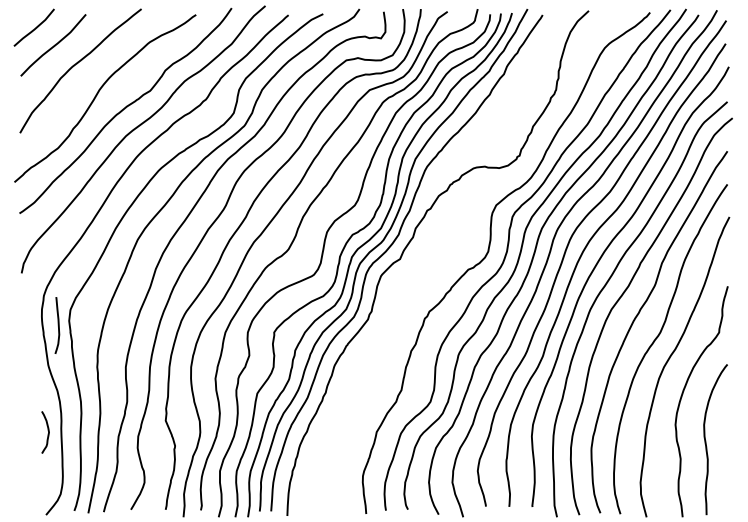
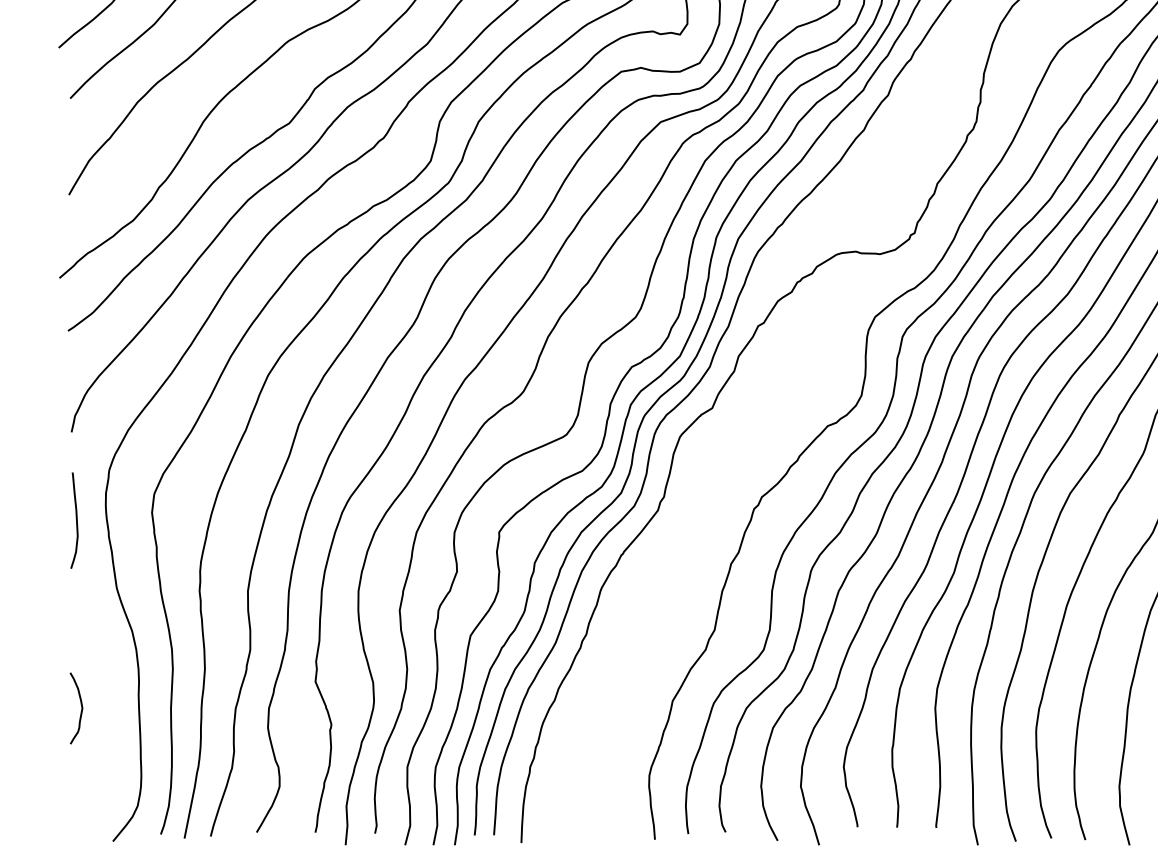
curve: (57, 325) -> (74, 520), moved
curve: (47, 430) -> (79, 705), moved

